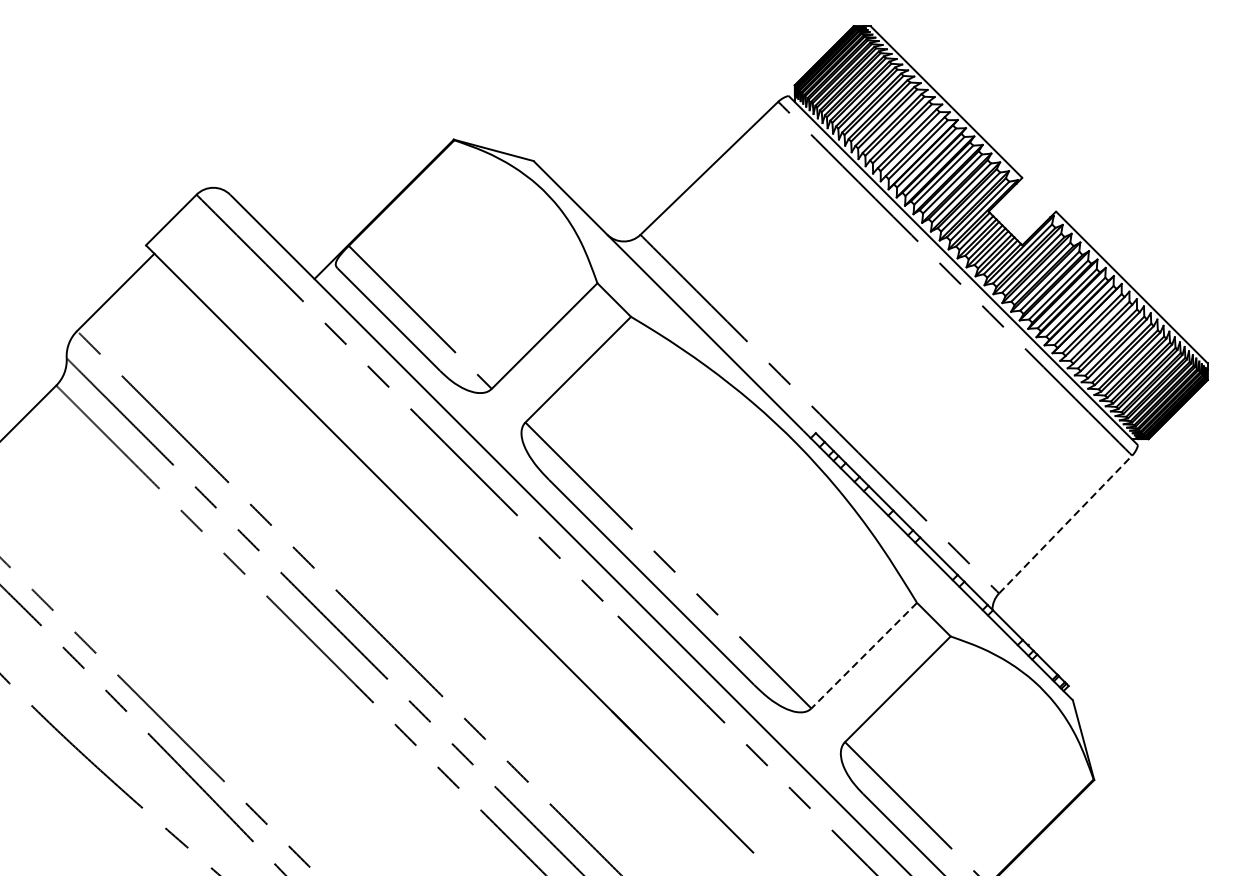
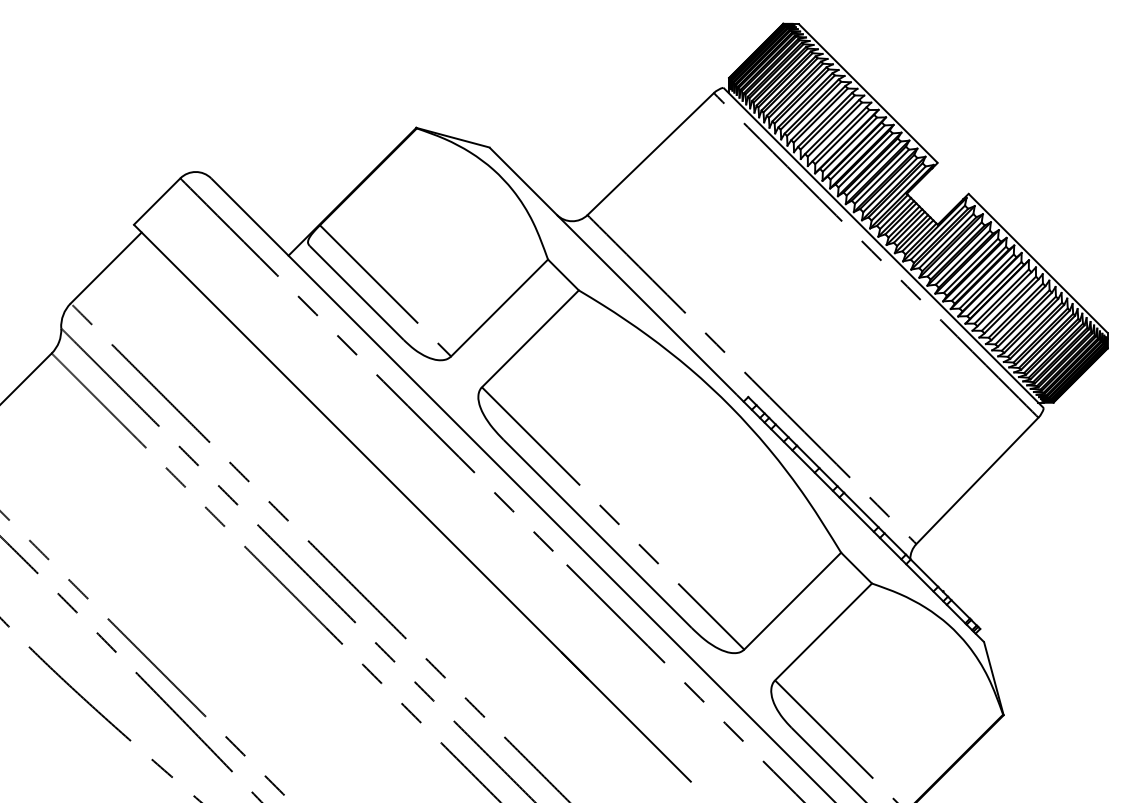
line: (1065, 524) -> (977, 480), dashed -> solid
line: (864, 656) -> (792, 601), dashed -> solid

